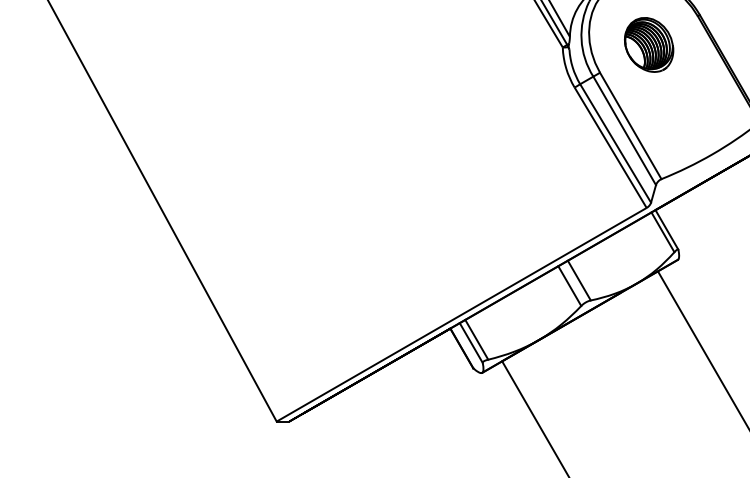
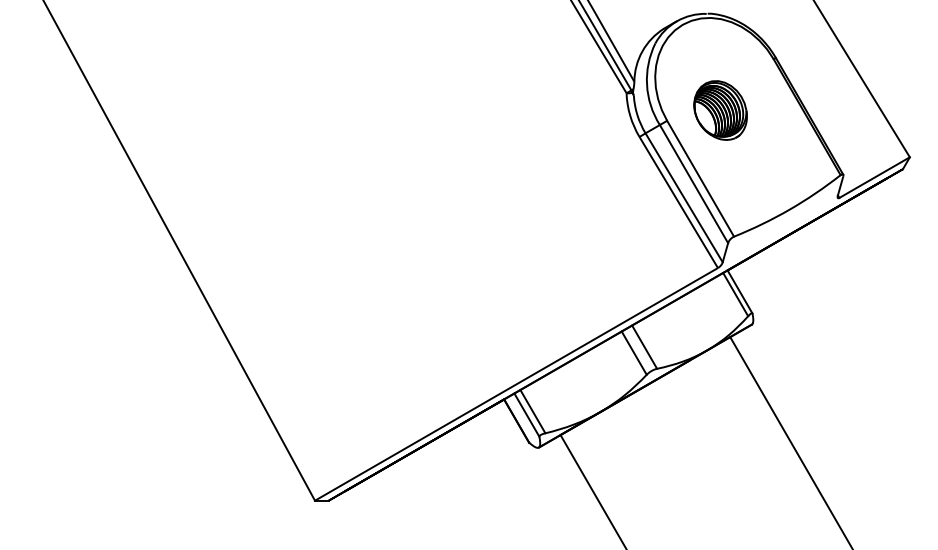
part: (649, 44) -> (720, 110), moved

